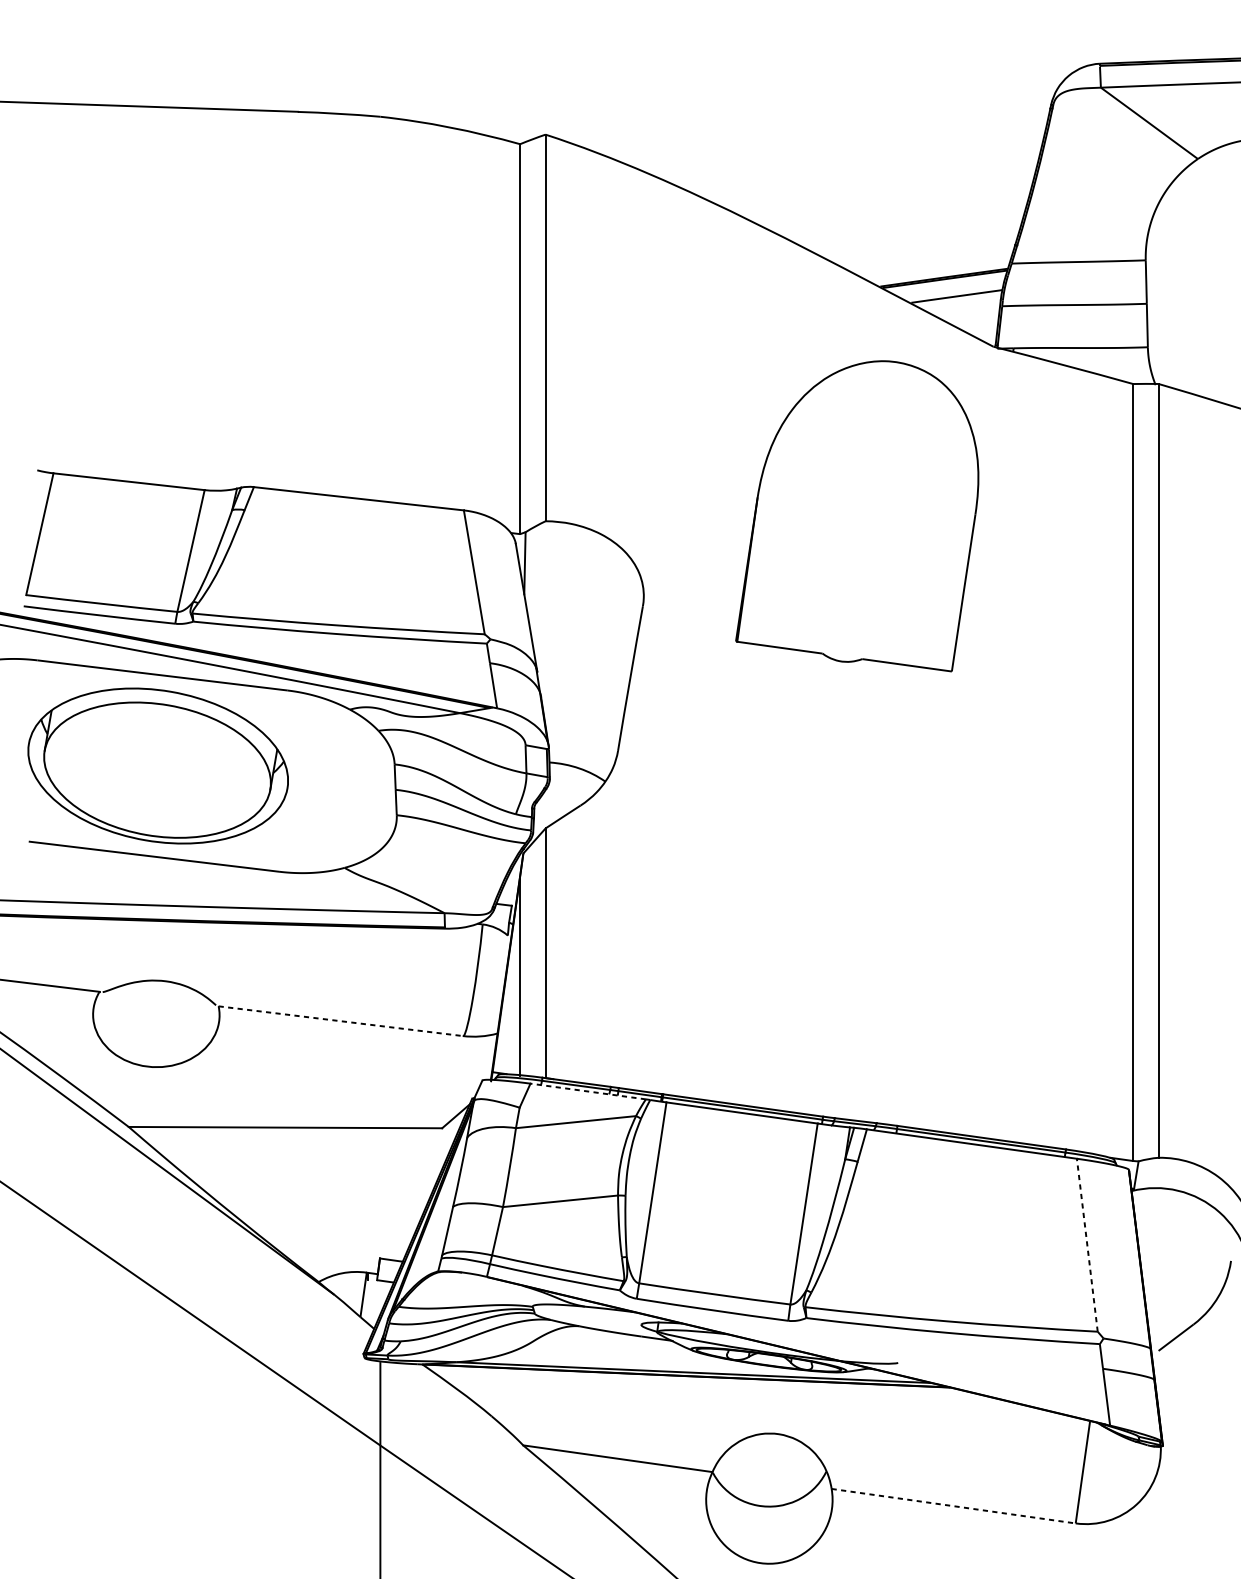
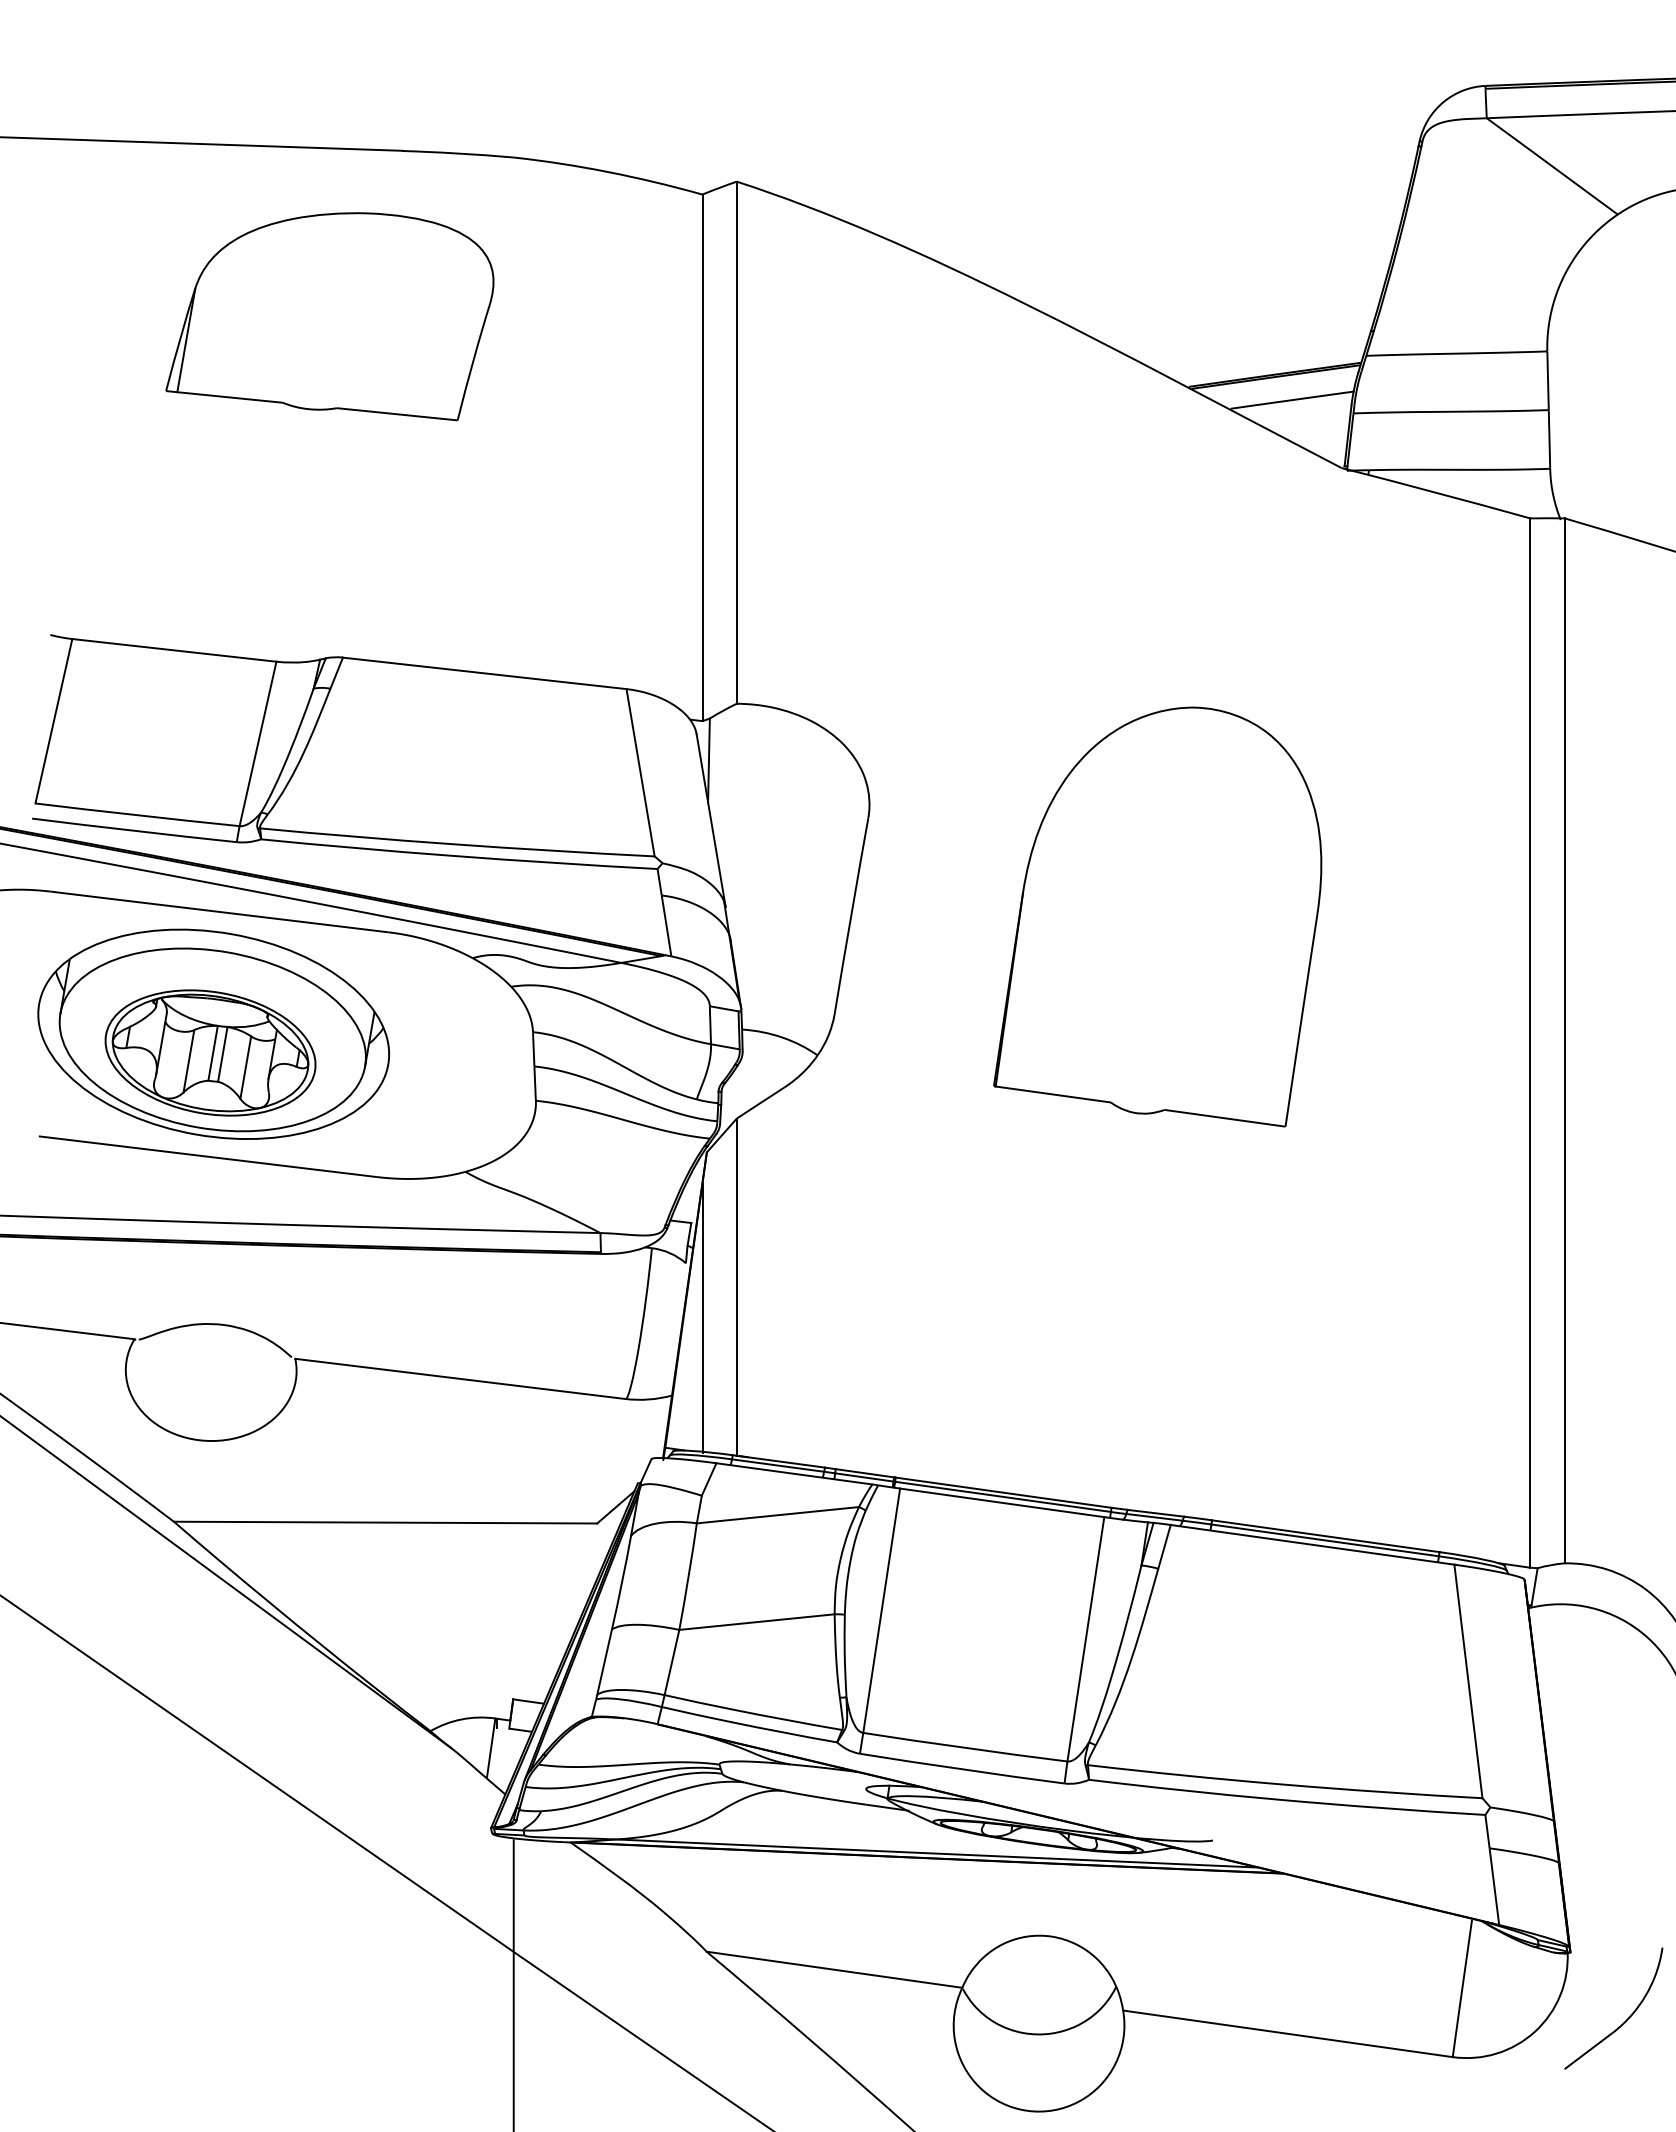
part: (243, 234) -> (329, 316), added
part: (857, 515) -> (1157, 916), moved
part: (155, 779) -> (210, 1052), added
line: (340, 1020) -> (460, 1378), dashed -> solid
line: (588, 1091) -> (794, 1473), dashed -> solid
line: (1087, 1245) -> (1468, 1681), dashed -> solid
part: (1203, 1314) -> (1625, 2020), moved
line: (954, 1505) -> (1288, 2033), dashed -> solid

